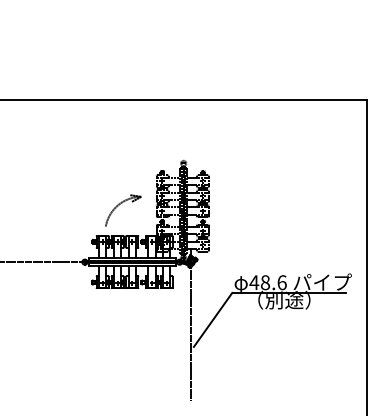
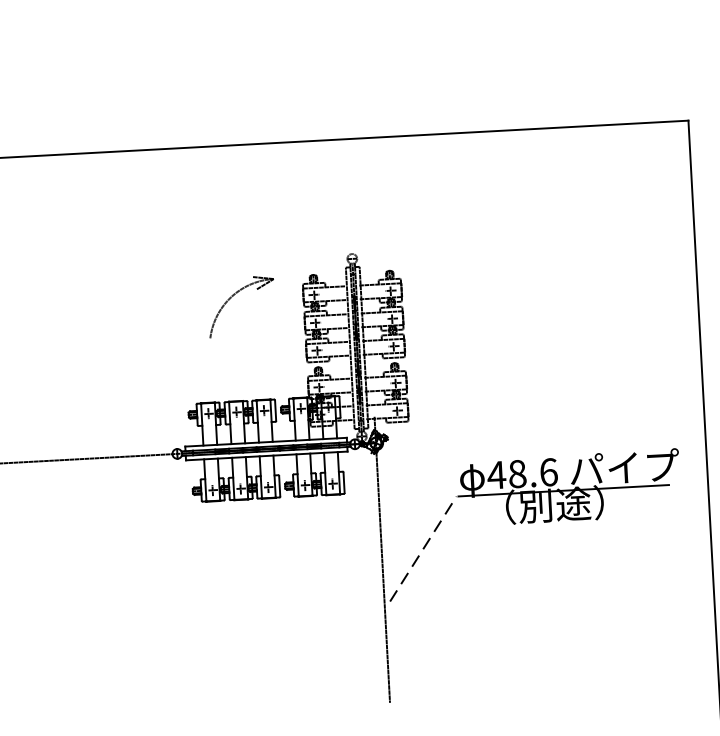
part: (119, 205) -> (233, 297), moved
line: (213, 319) -> (424, 548), solid -> dashed

